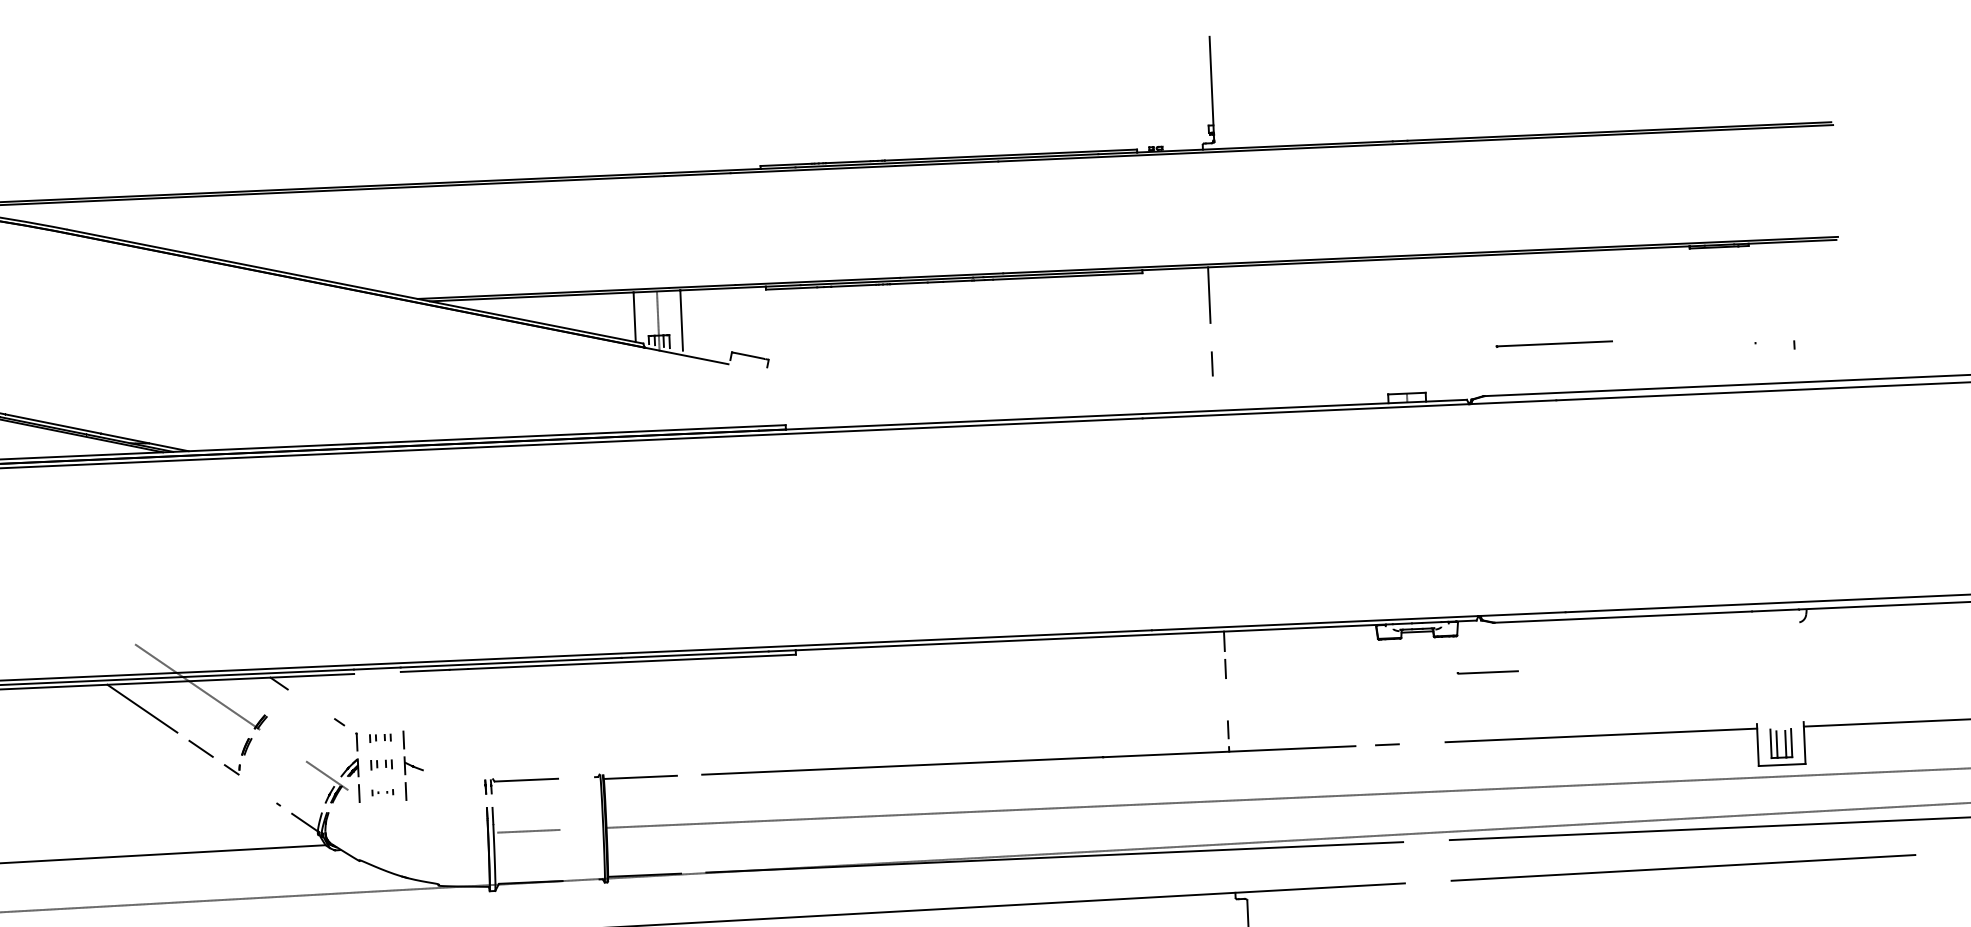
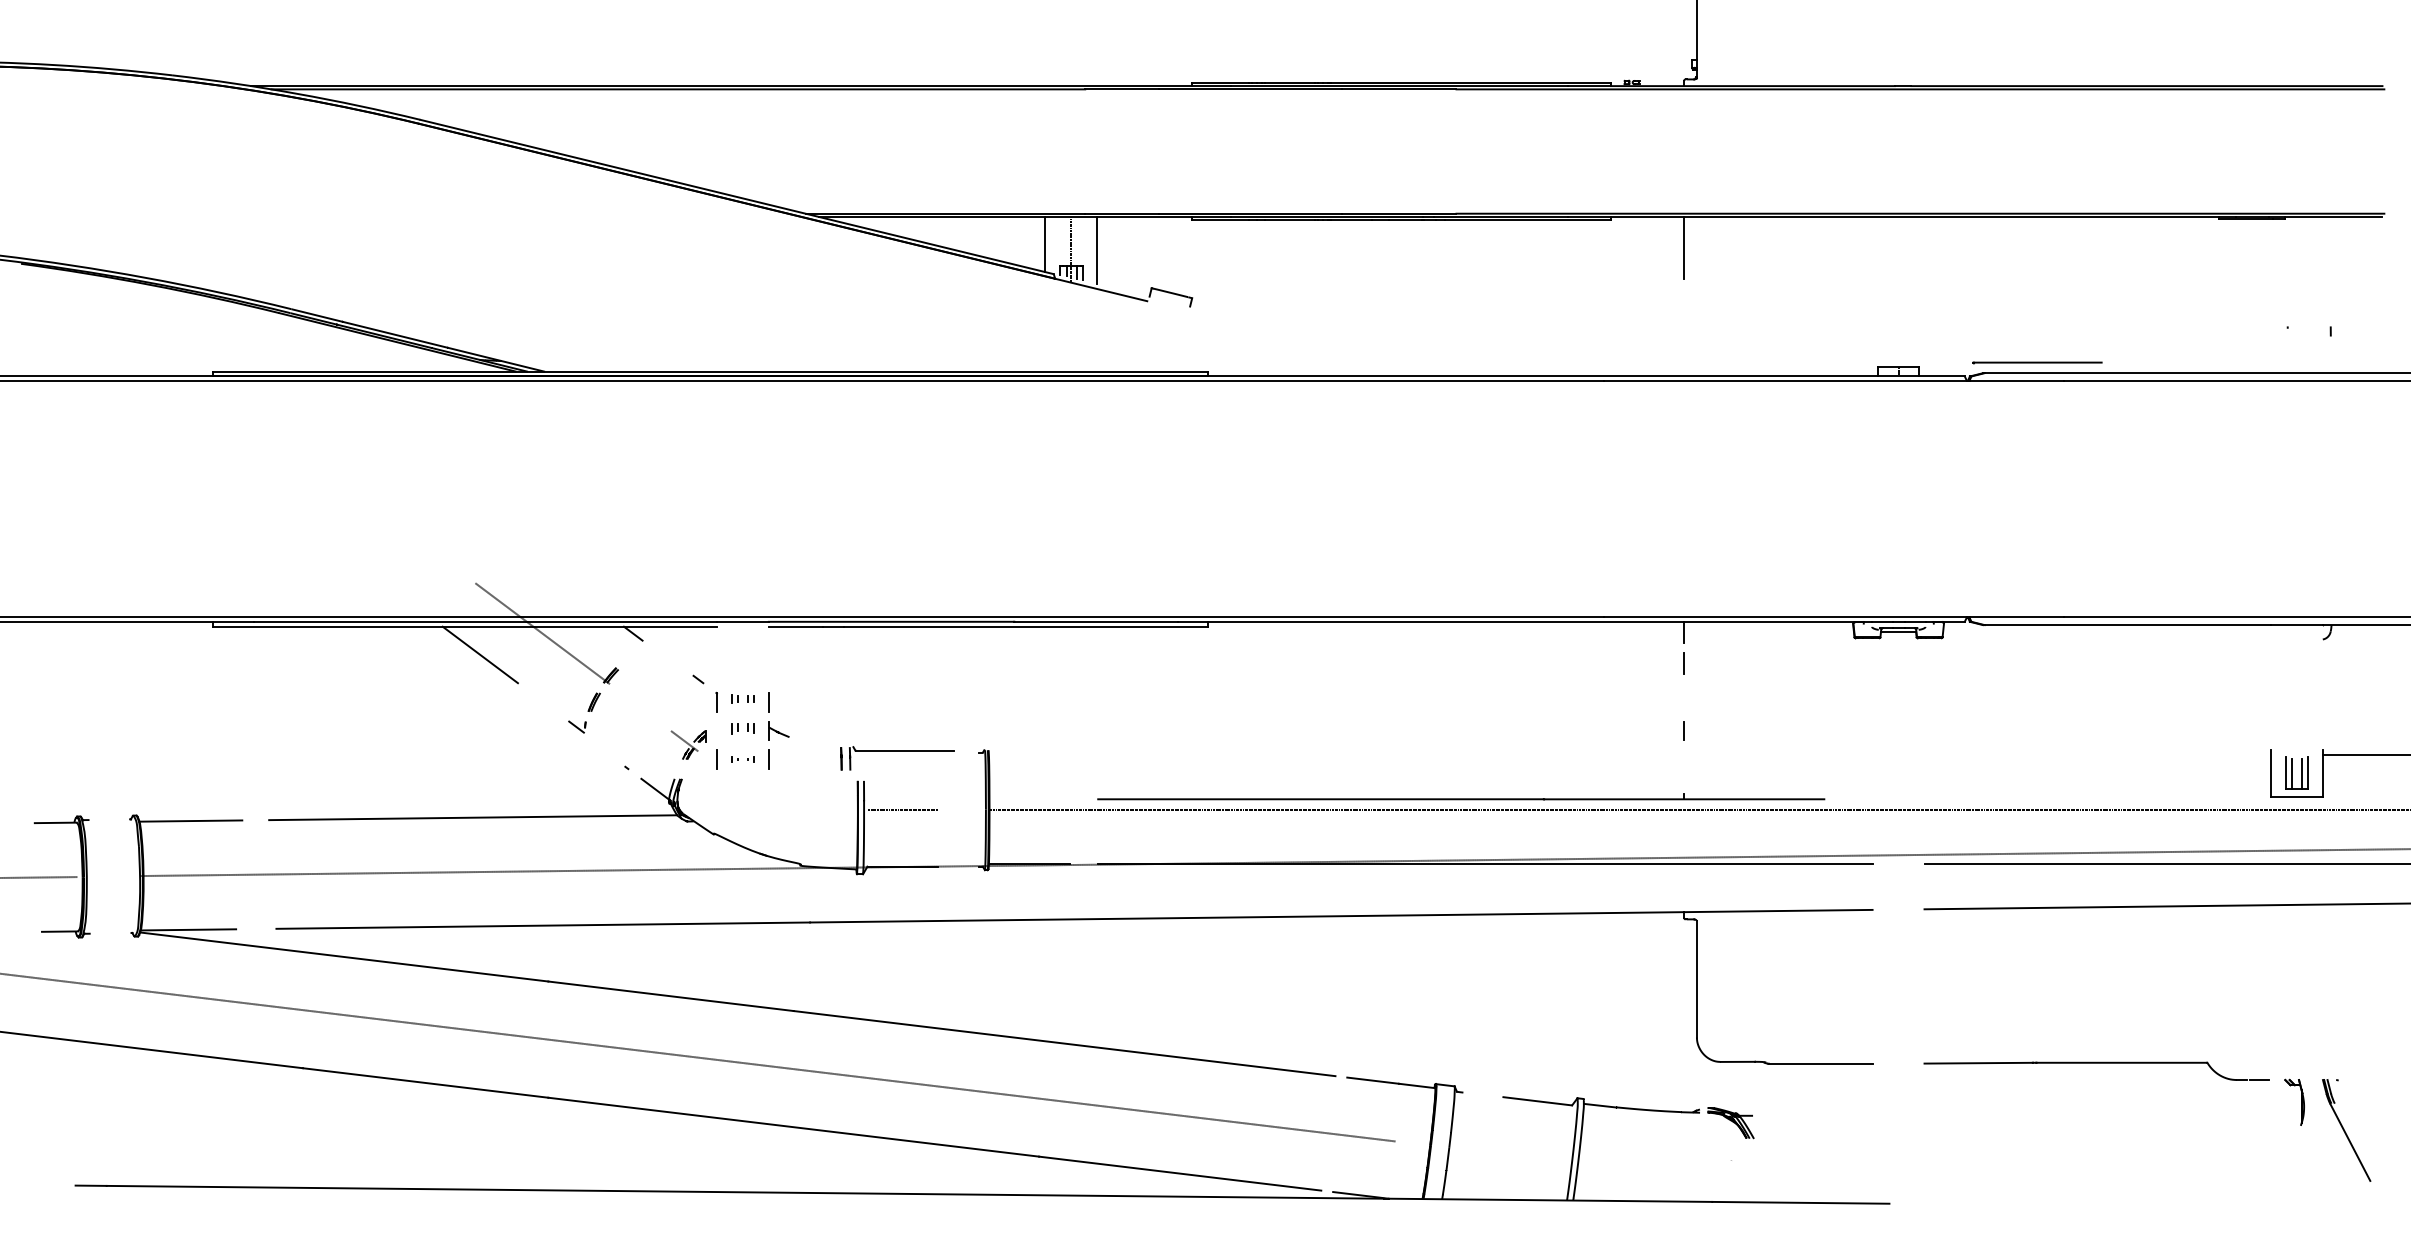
line: (1554, 343) -> (2037, 362), moved
line: (1212, 364) -> (1684, 324), removed
line: (1487, 672) -> (1974, 679), removed
line: (1601, 735) -> (2097, 755), removed
line: (1387, 744) -> (1859, 755), removed
line: (201, 748) -> (543, 701), removed
part: (1028, 757) -> (1461, 796), moved
line: (640, 777) -> (1029, 755), removed
part: (333, 781) -> (688, 745), size x0.6
part: (521, 784) -> (897, 757), size x1.4

